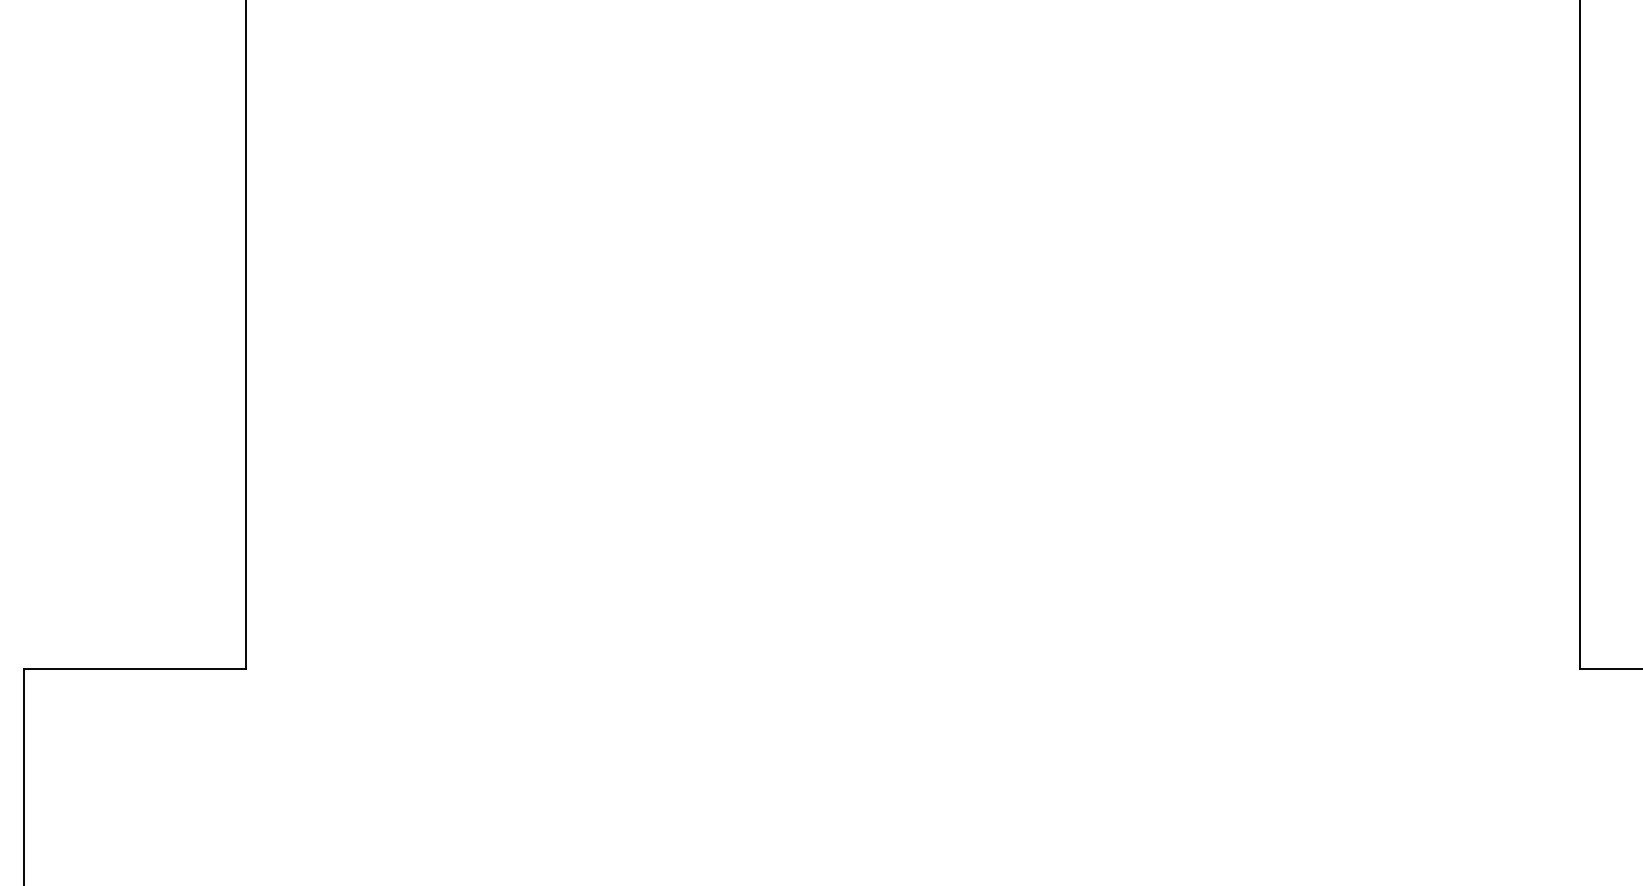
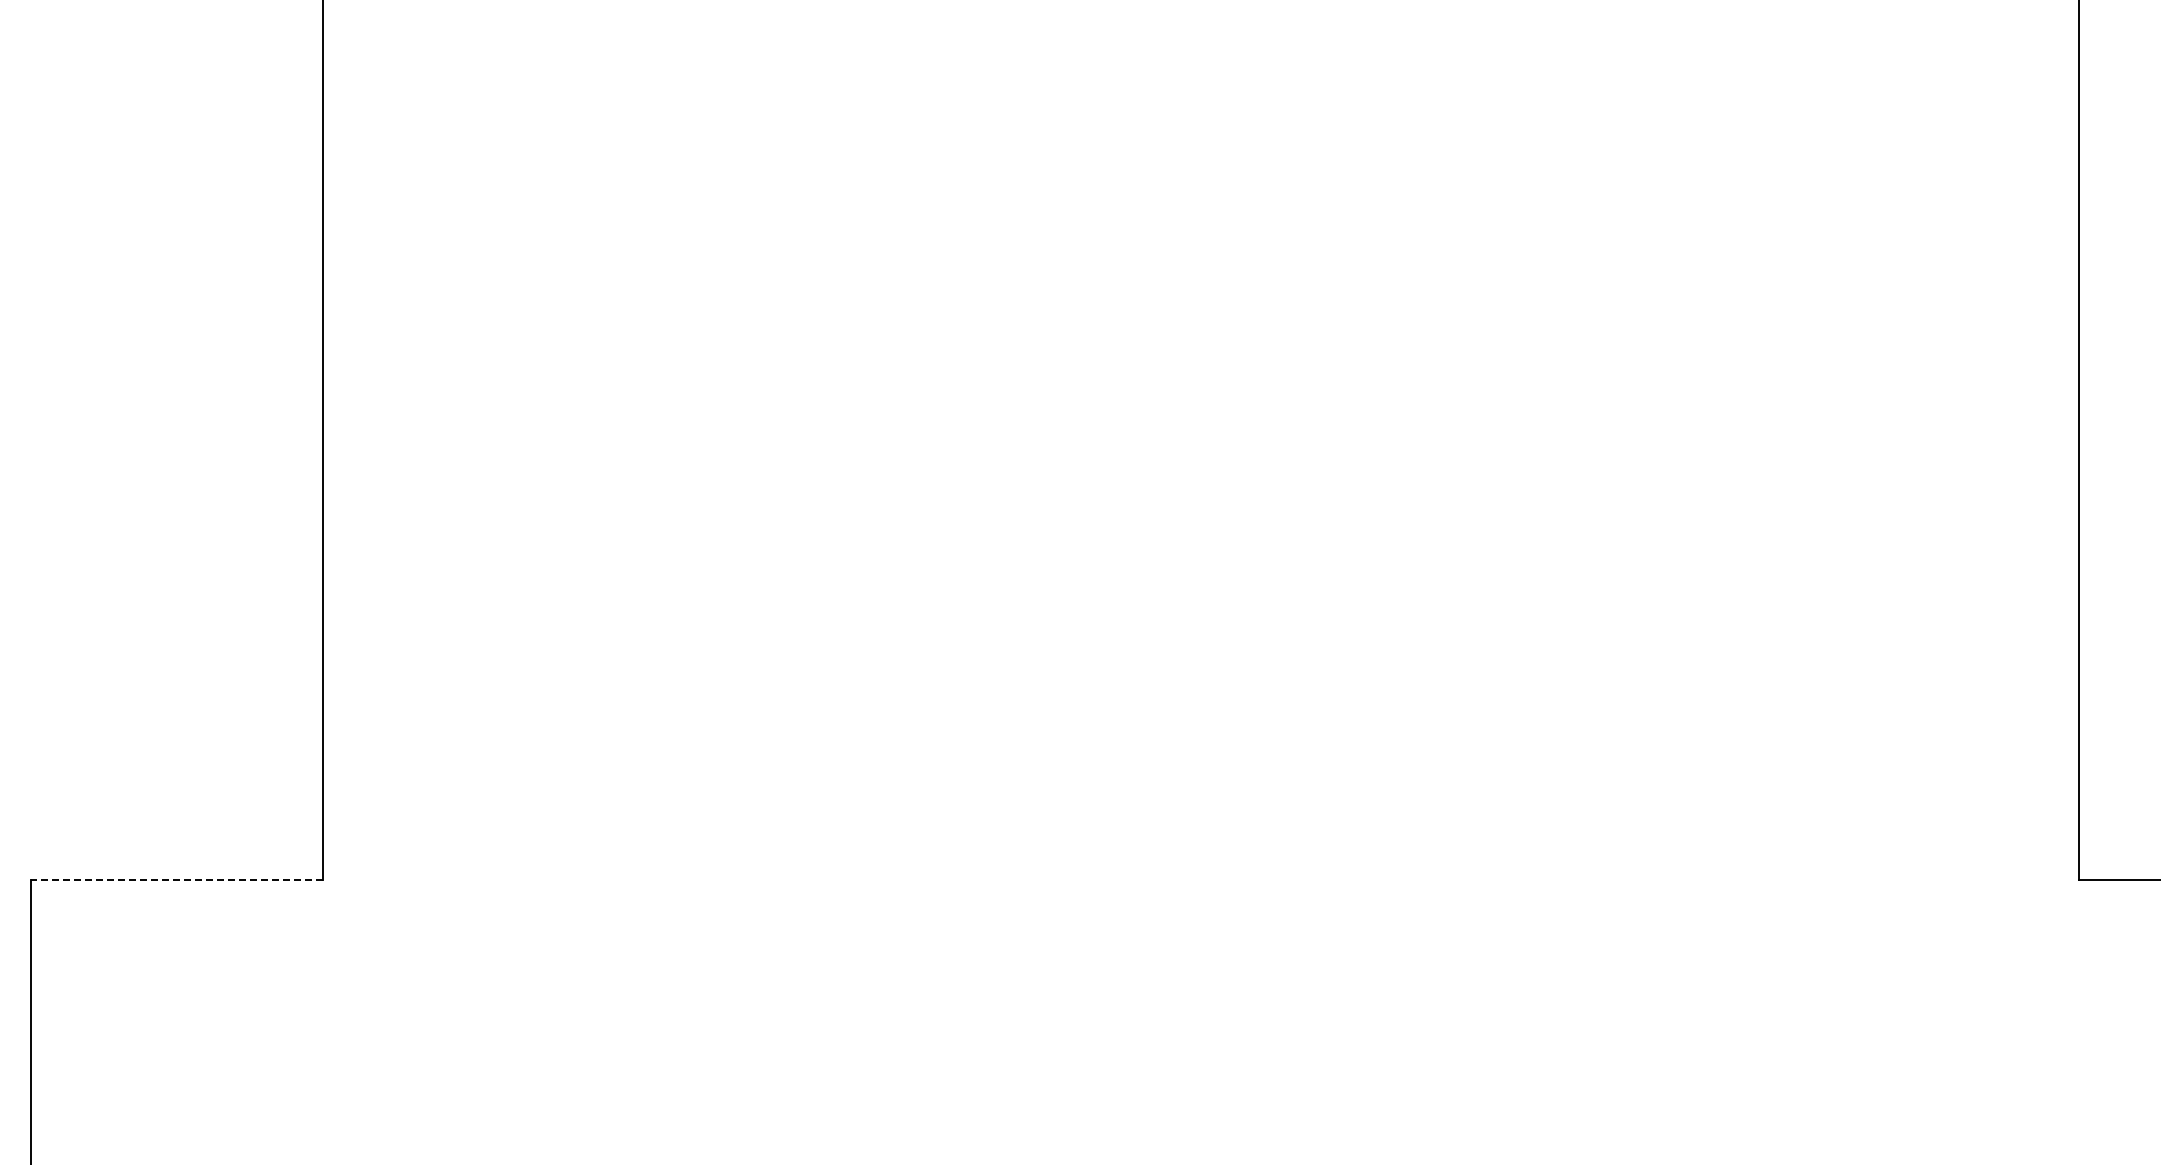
line: (134, 668) -> (176, 879), solid -> dashed

